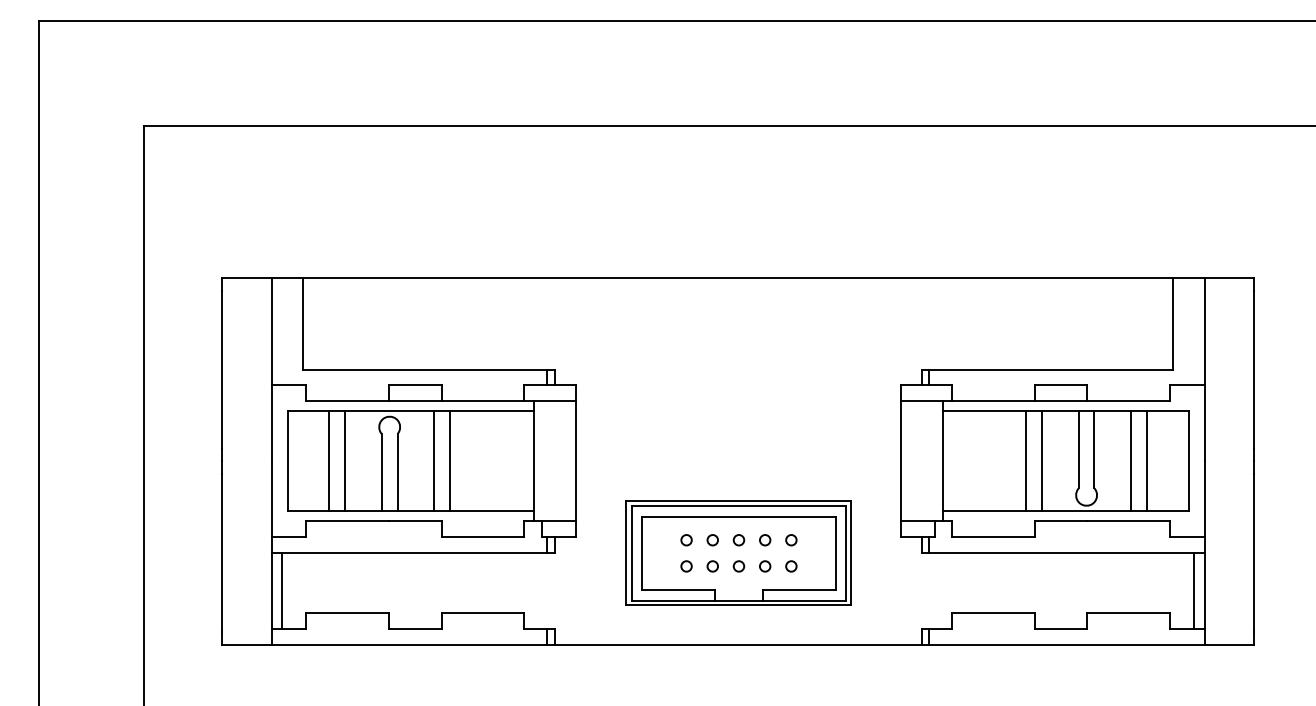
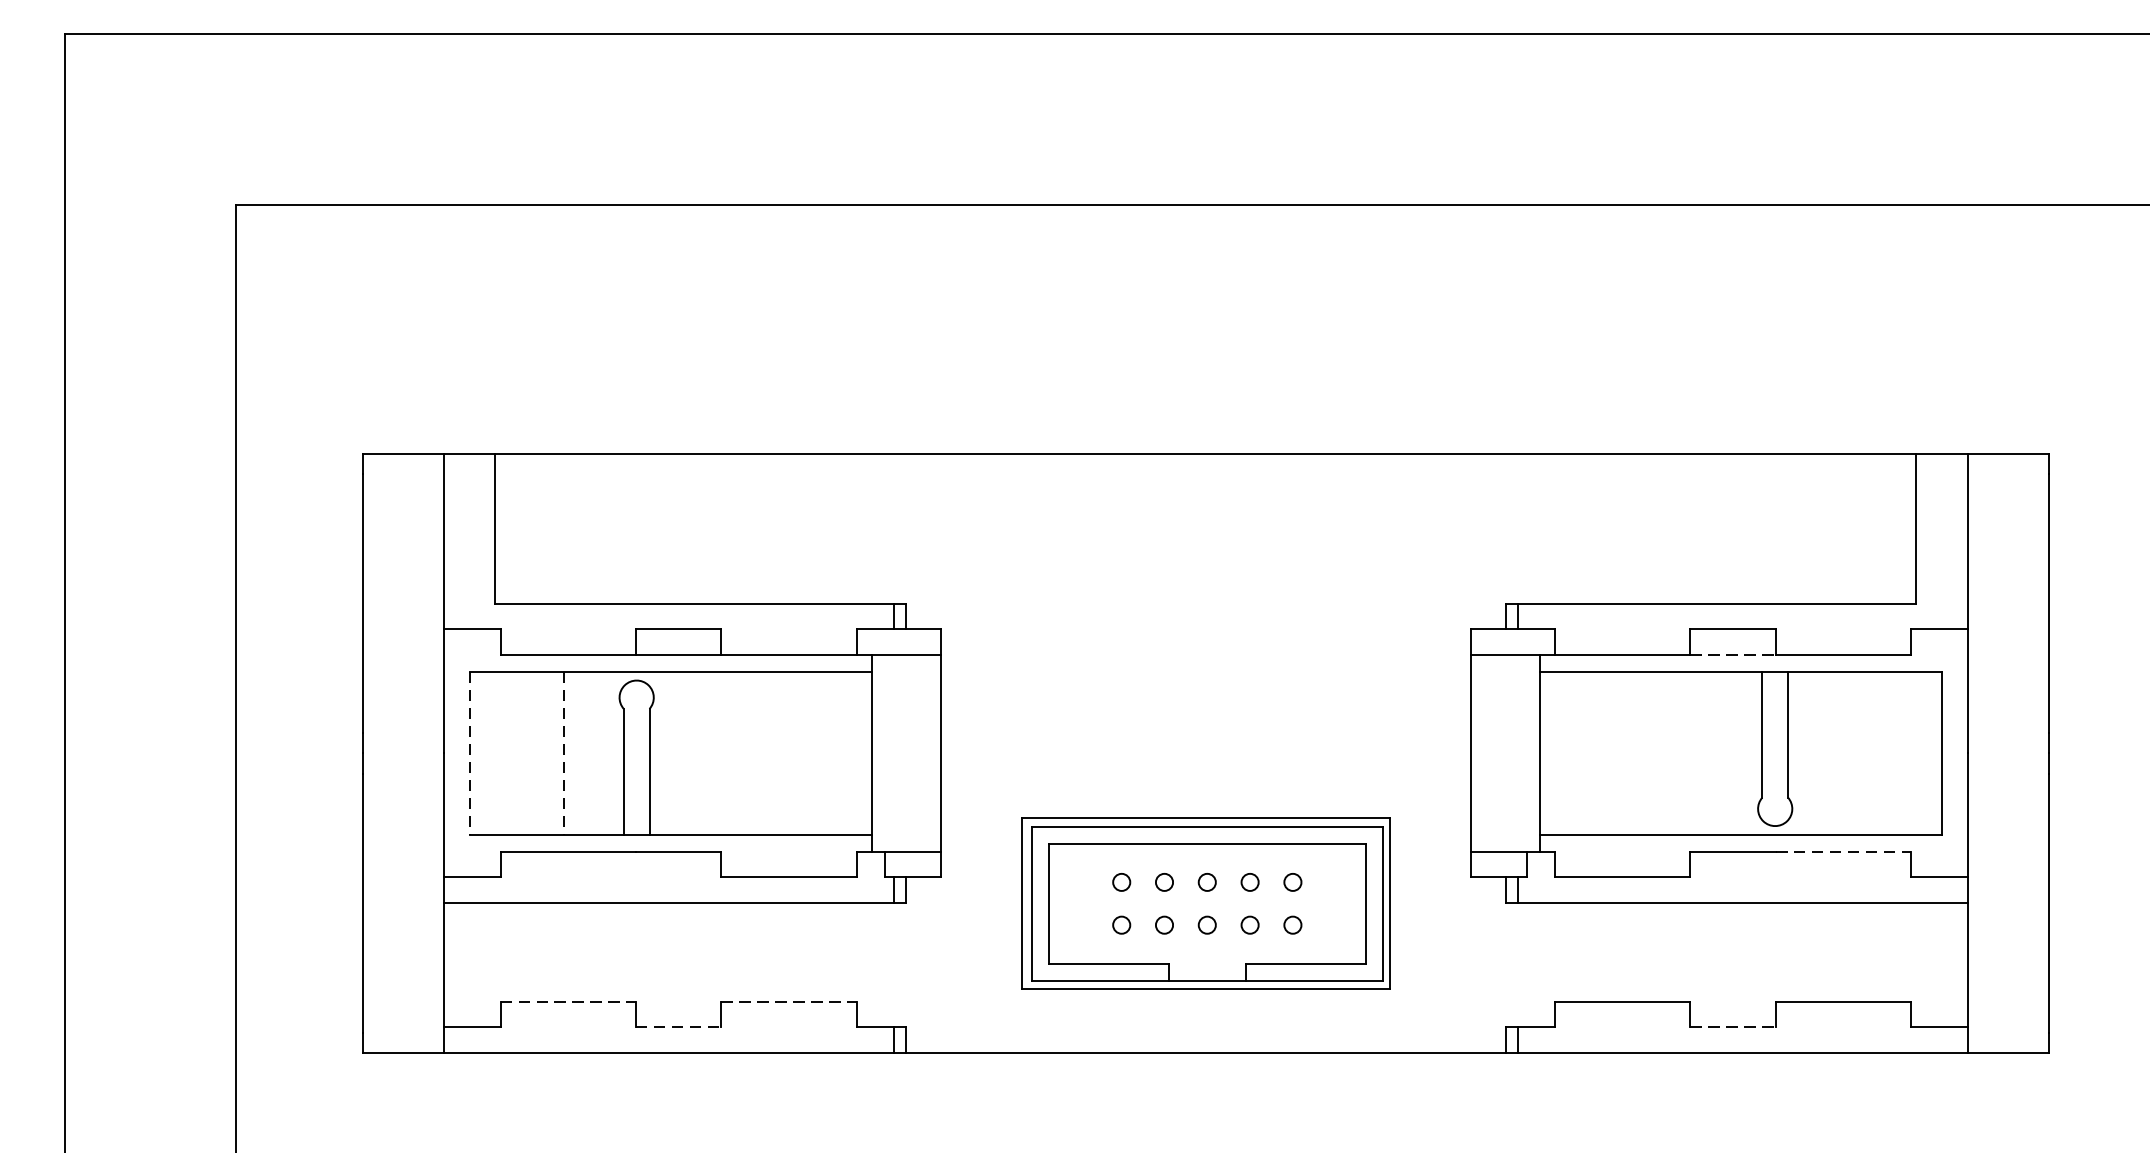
line: (1061, 400) -> (1734, 654), solid -> dashed
line: (287, 461) -> (469, 753), solid -> dashed
line: (329, 461) -> (538, 753), removed
line: (345, 461) -> (564, 753), solid -> dashed
line: (434, 461) -> (709, 753), removed
line: (449, 461) -> (734, 753), removed
line: (1026, 461) -> (1677, 753), removed
line: (1042, 461) -> (1703, 753), removed
line: (1131, 461) -> (1848, 753), removed
line: (1146, 461) -> (1873, 753), removed
line: (1129, 521) -> (1845, 851), solid -> dashed
line: (282, 590) -> (461, 964), removed
line: (1194, 590) -> (1951, 964), removed
line: (348, 613) -> (569, 1002), solid -> dashed
line: (483, 613) -> (789, 1002), solid -> dashed
line: (415, 628) -> (678, 1026), solid -> dashed
line: (1061, 628) -> (1734, 1026), solid -> dashed

